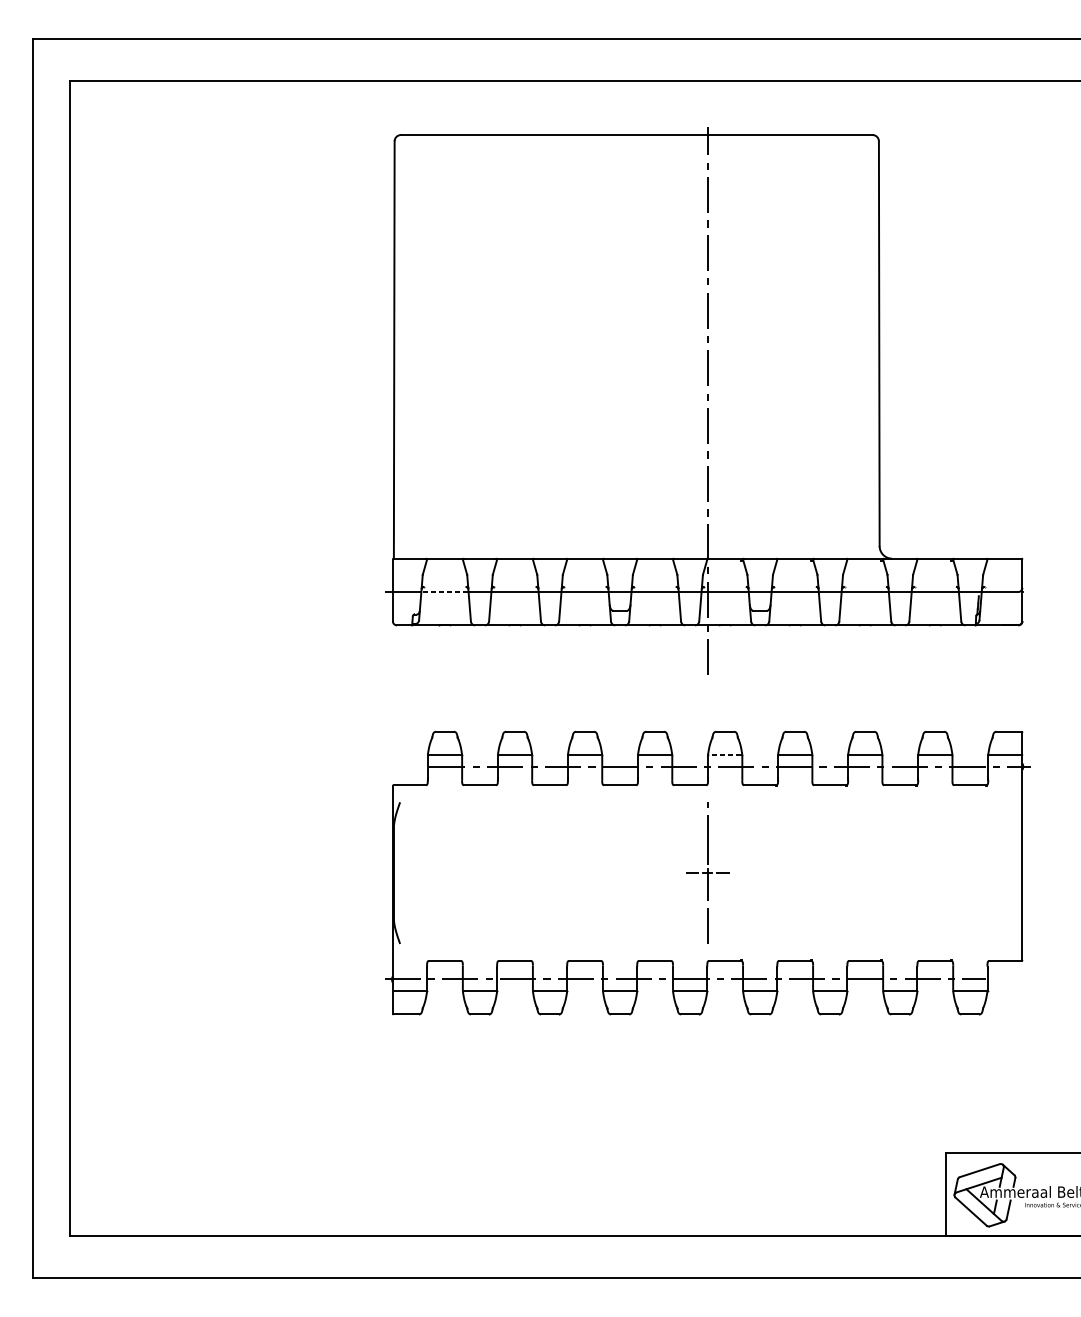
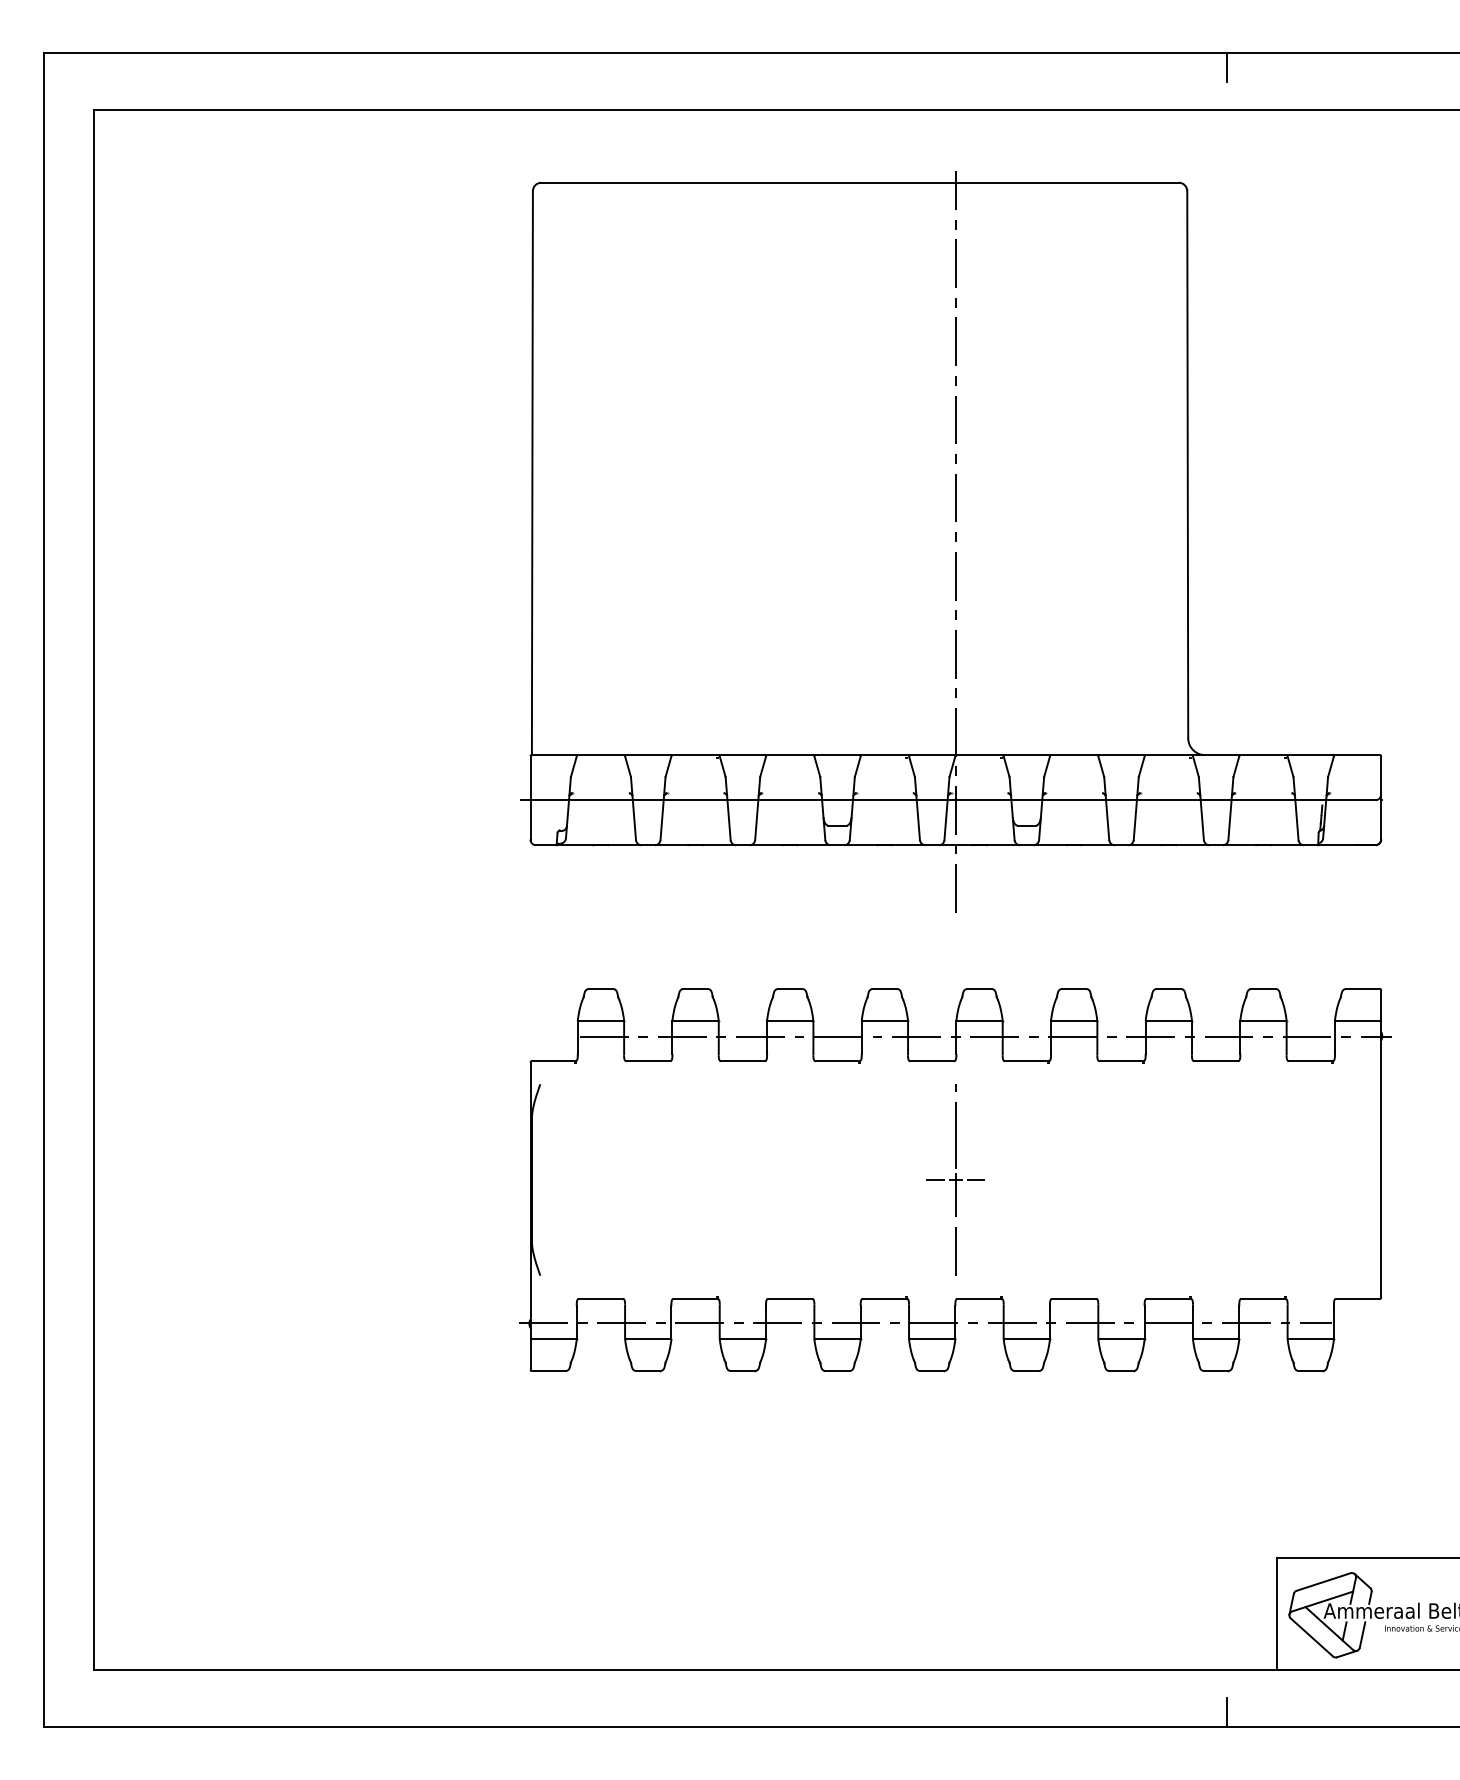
line: (907, 49) -> (1226, 67), added
line: (444, 592) -> (600, 800), dashed -> solid
line: (725, 755) -> (979, 1020), dashed -> solid
line: (907, 1267) -> (1226, 1712), added

